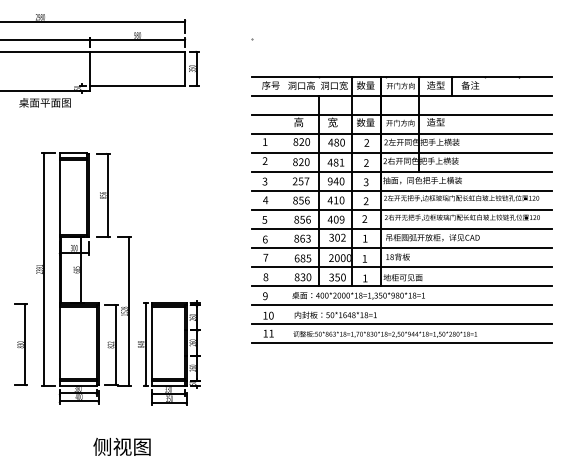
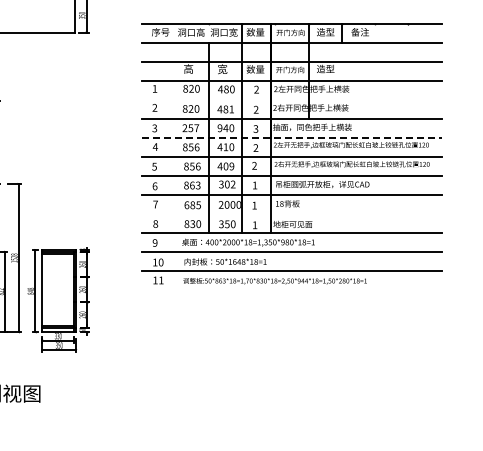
line: (401, 152) -> (291, 99), removed
line: (402, 190) -> (292, 137), solid -> dashed
line: (401, 266) -> (291, 213), removed
line: (401, 342) -> (291, 289), removed

